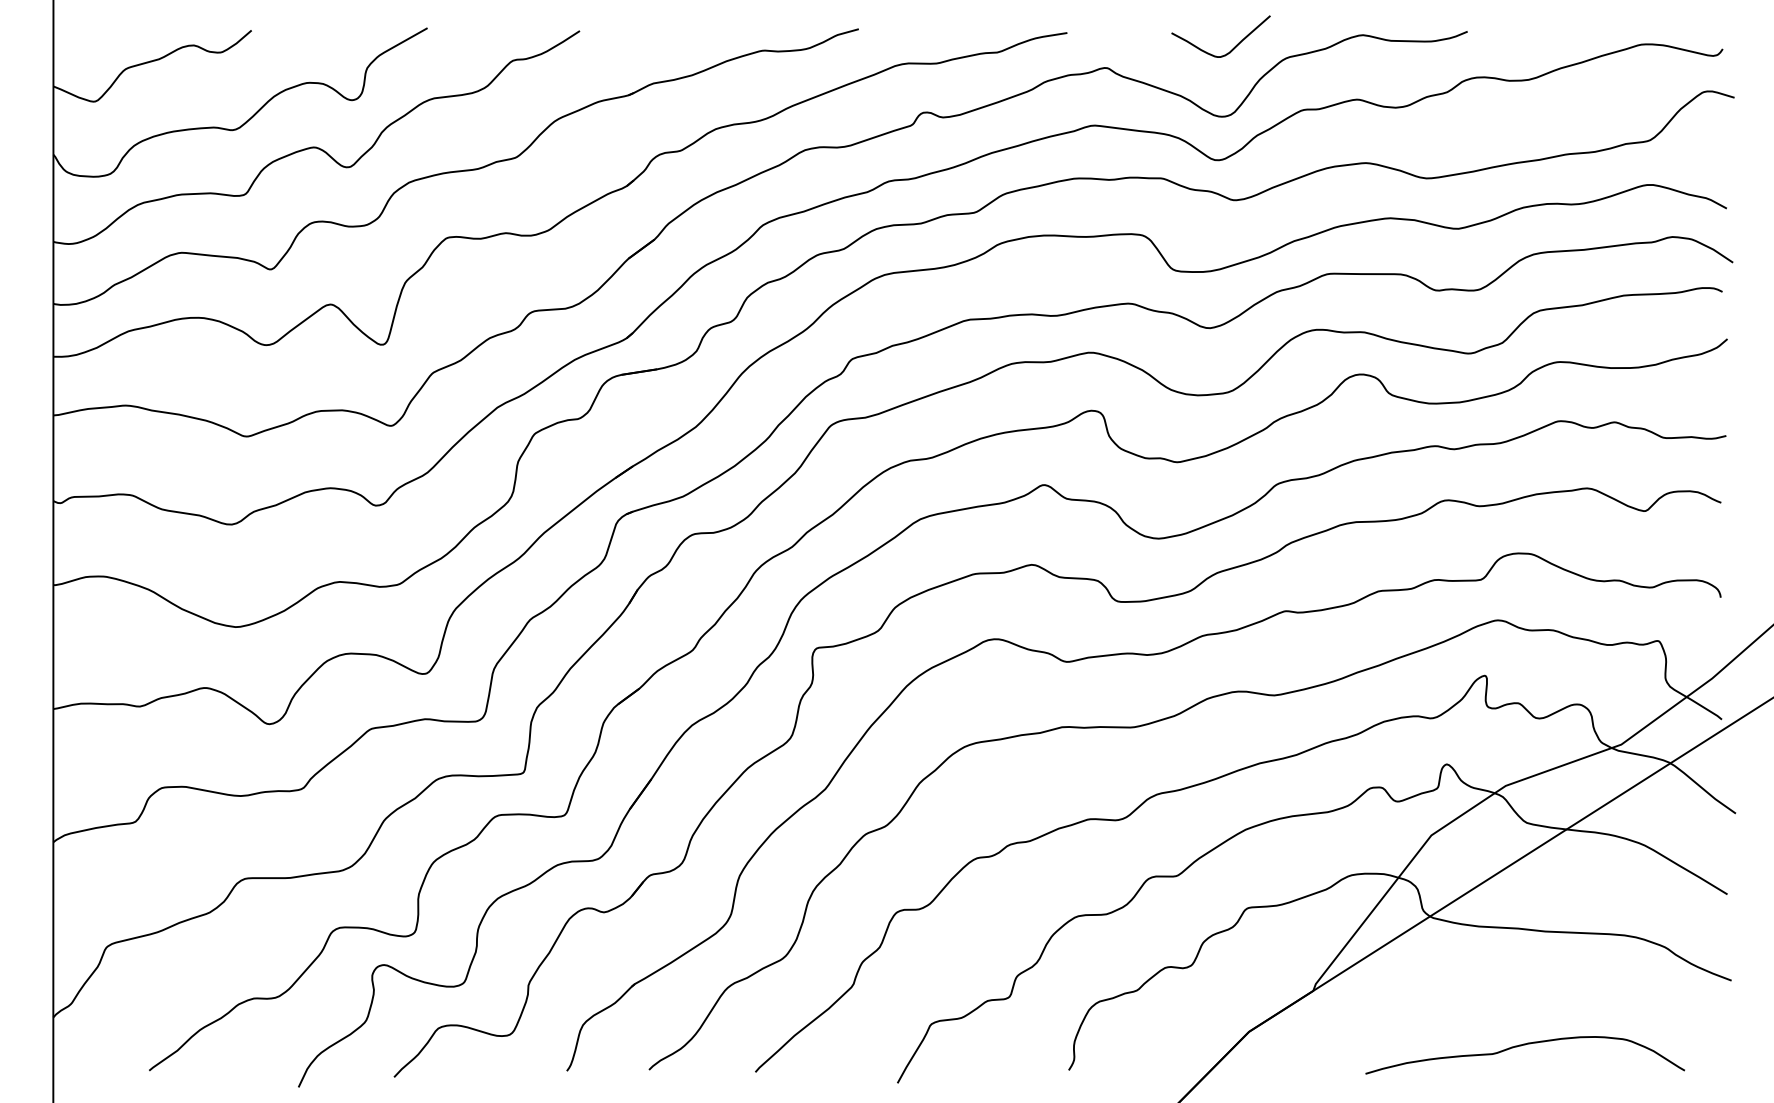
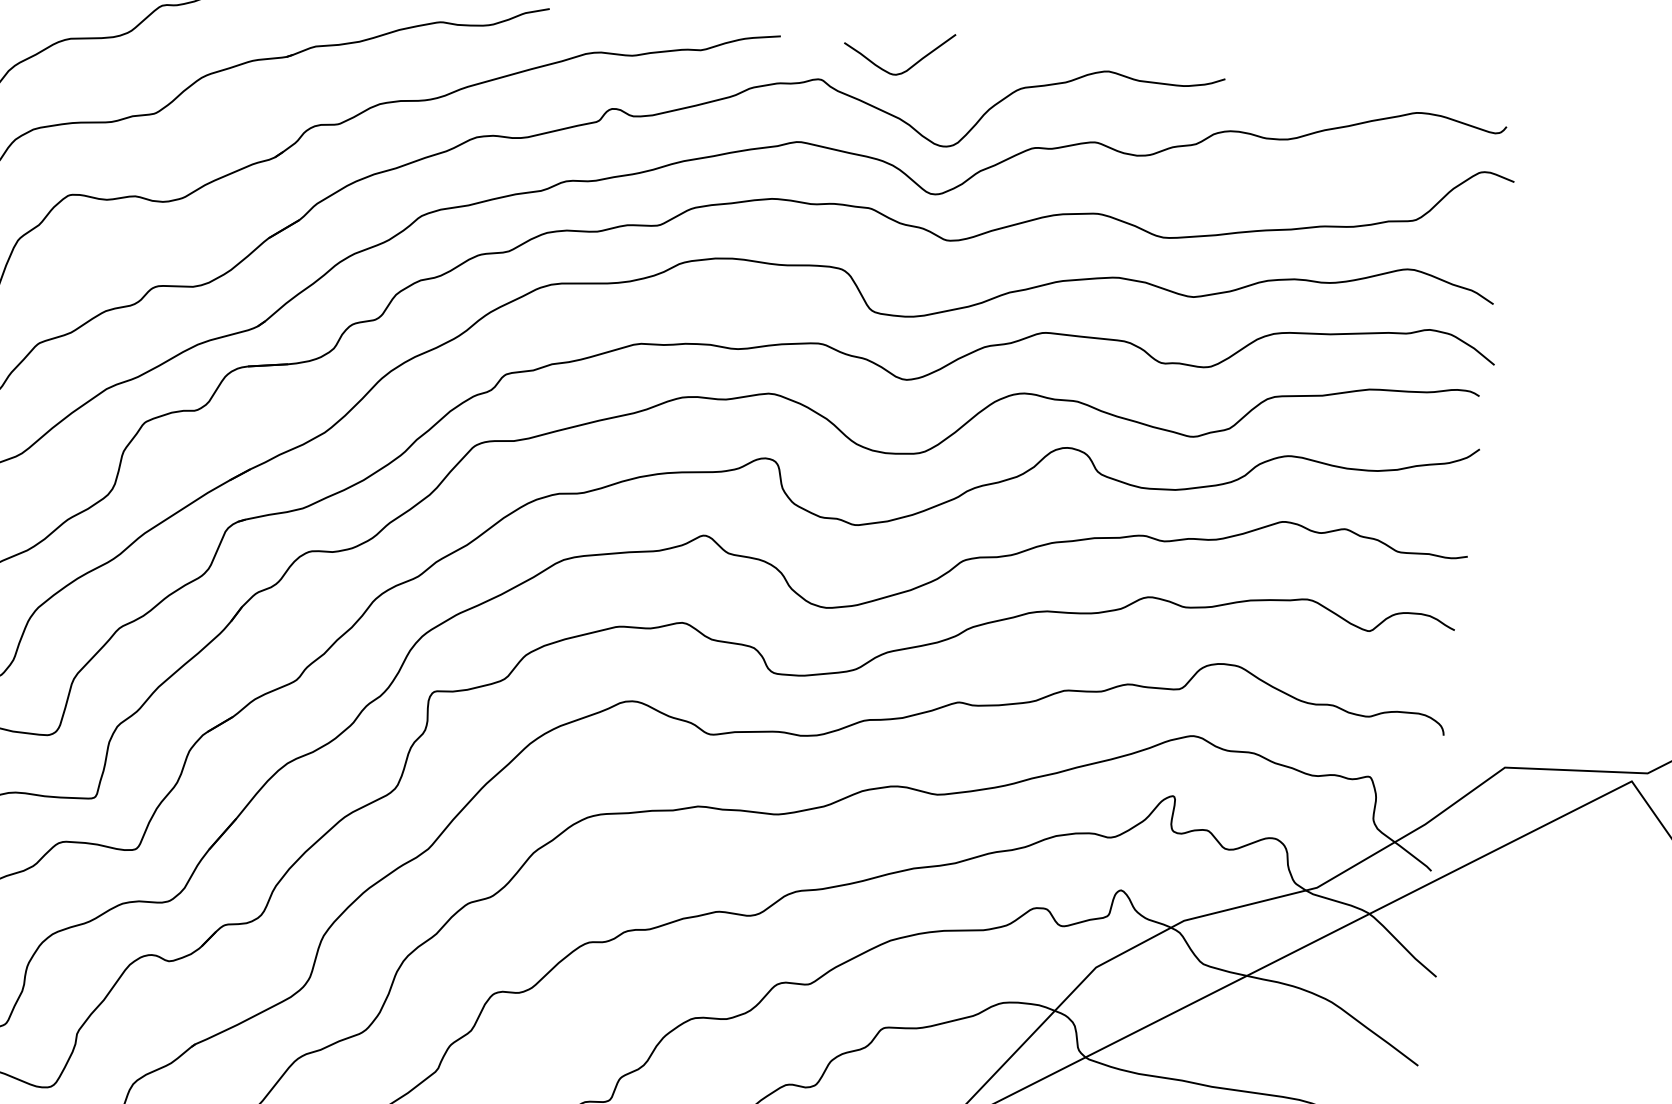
curve: (1232, 48) -> (910, 66), moved

